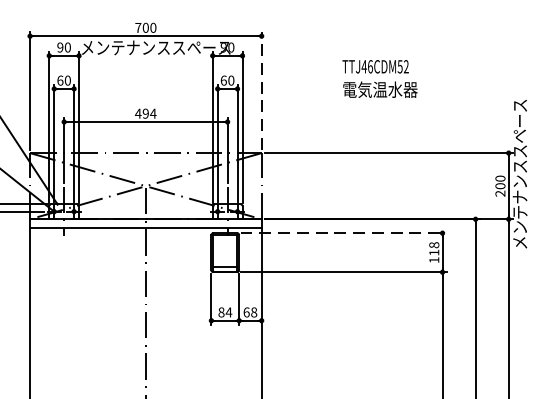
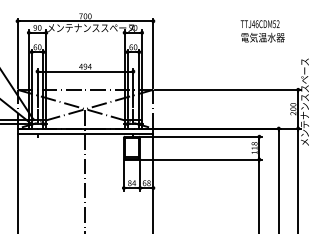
text: (379, 79) -> (262, 31), moved
line: (261, 91) -> (153, 53), dashed -> solid
line: (343, 232) -> (201, 136), dashed -> solid

